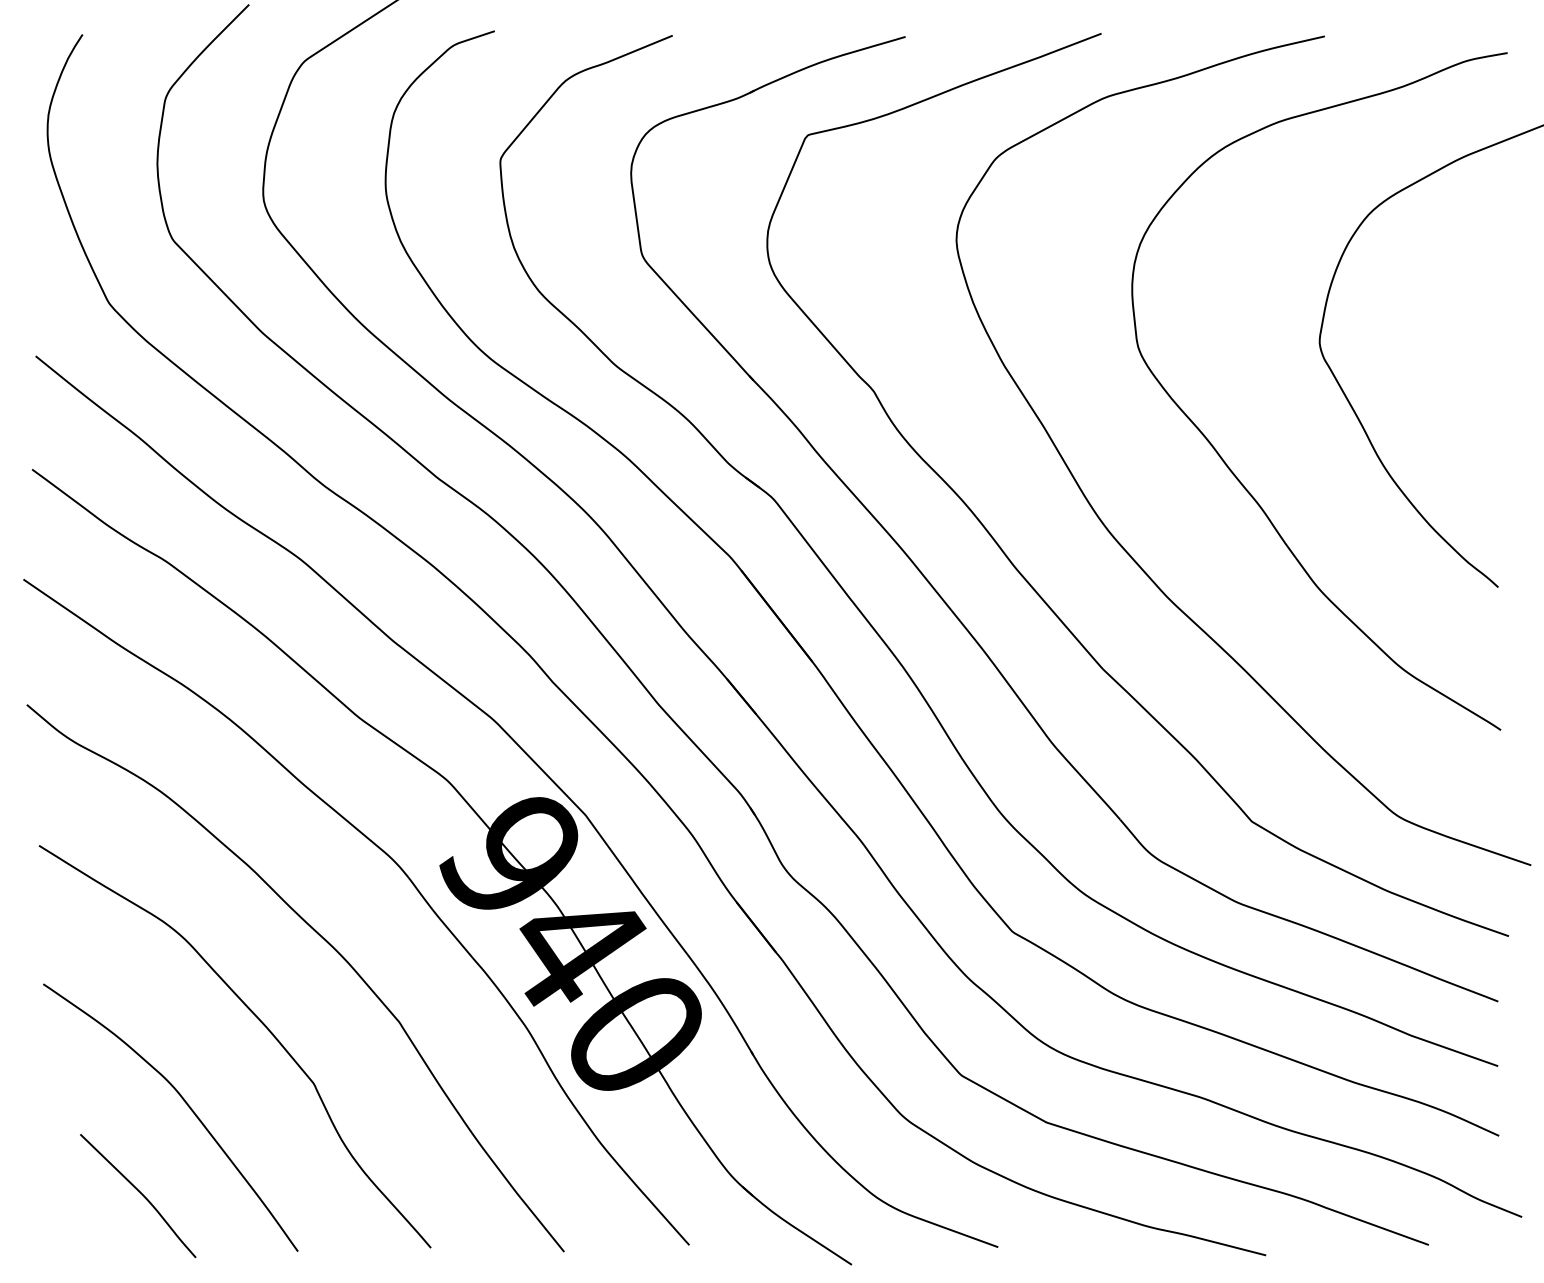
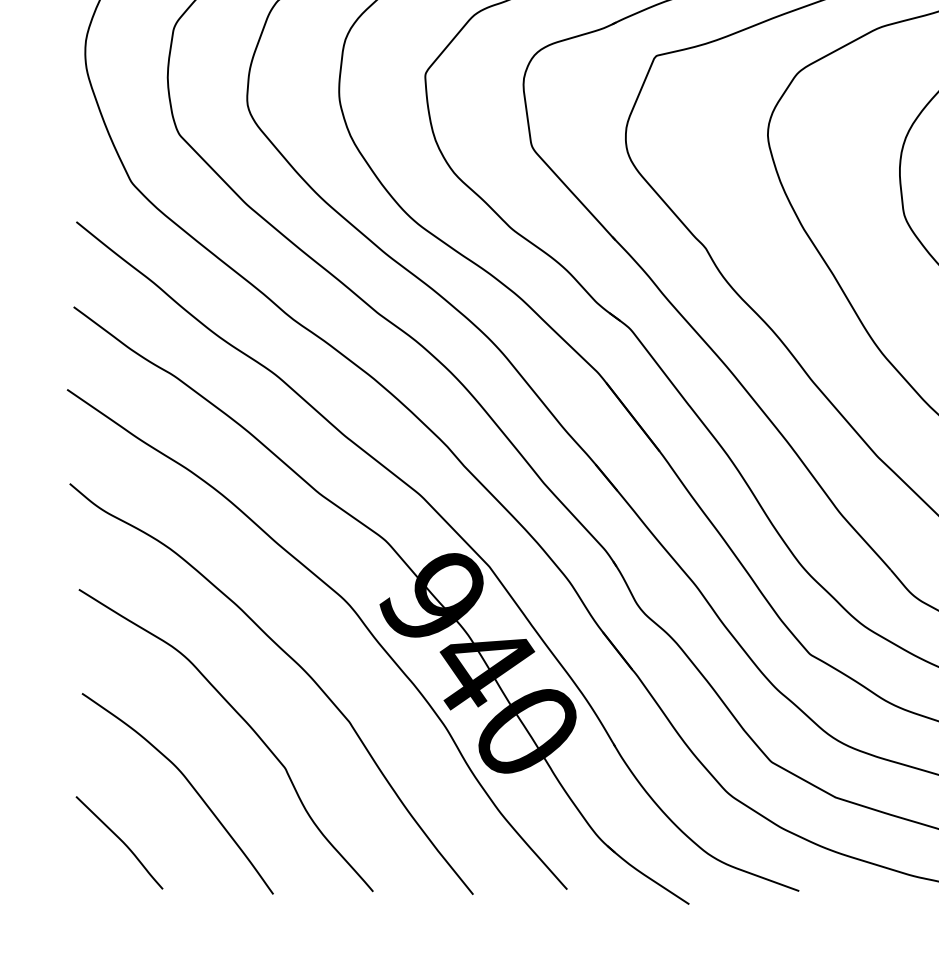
curve: (140, 1193) -> (121, 841), moved

